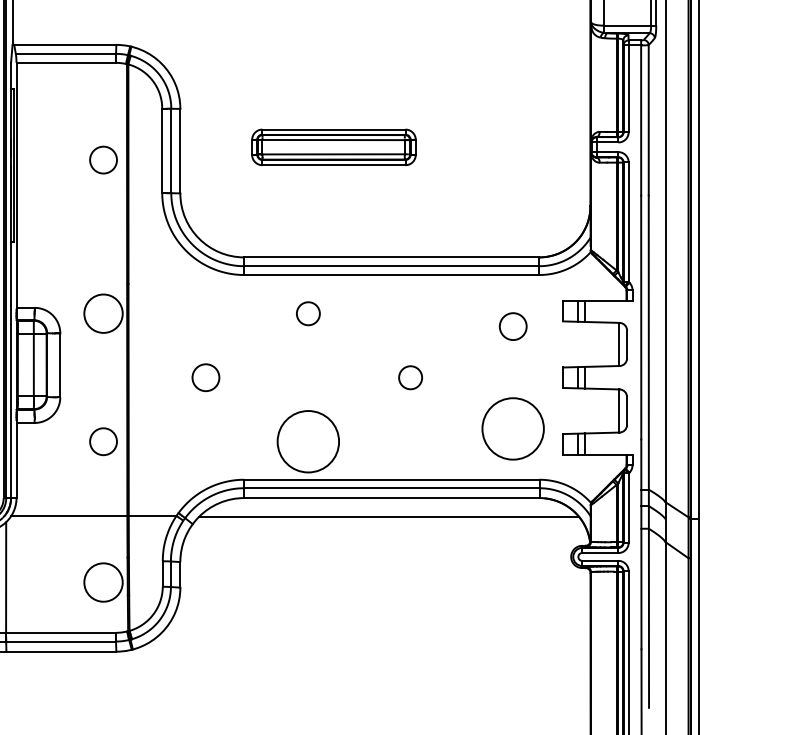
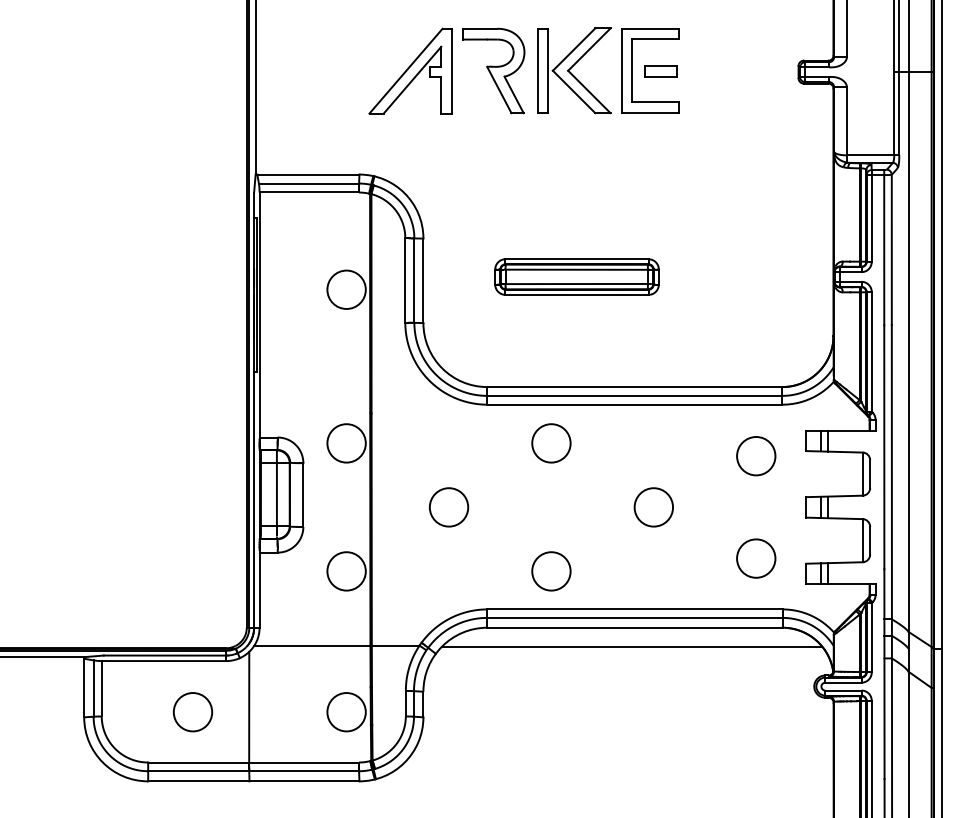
circle: (103, 159) -> (346, 289), size x1.43
circle: (308, 313) -> (551, 443), size x1.67
circle: (513, 326) -> (756, 456), size x1.43
circle: (205, 377) -> (448, 507), size x1.43
circle: (410, 377) -> (653, 507), size x1.67
circle: (513, 428) -> (756, 558), size x0.62
circle: (103, 441) -> (346, 571), size x1.43
circle: (308, 441) -> (551, 571), size x0.62

